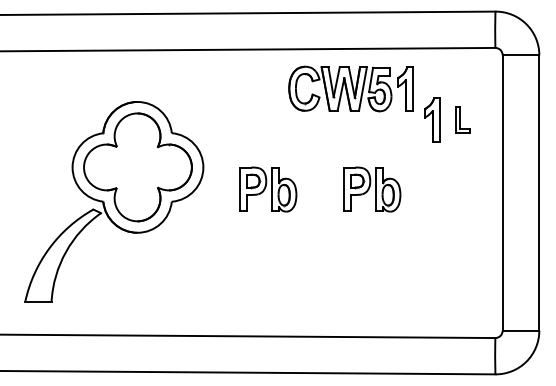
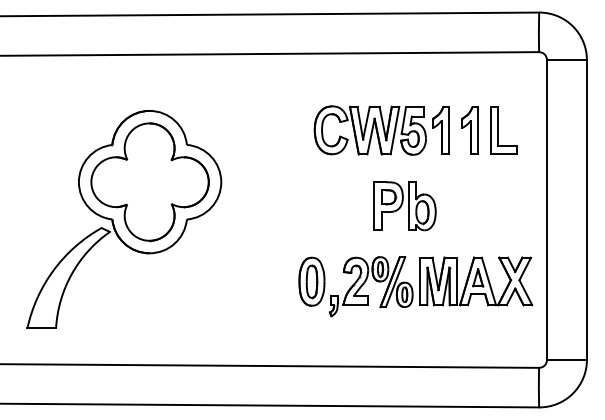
part: (350, 88) -> (381, 130), moved
part: (462, 119) -> (503, 130), size x1.67
part: (268, 189) -> (292, 206), removed
part: (382, 263) -> (416, 286), added

